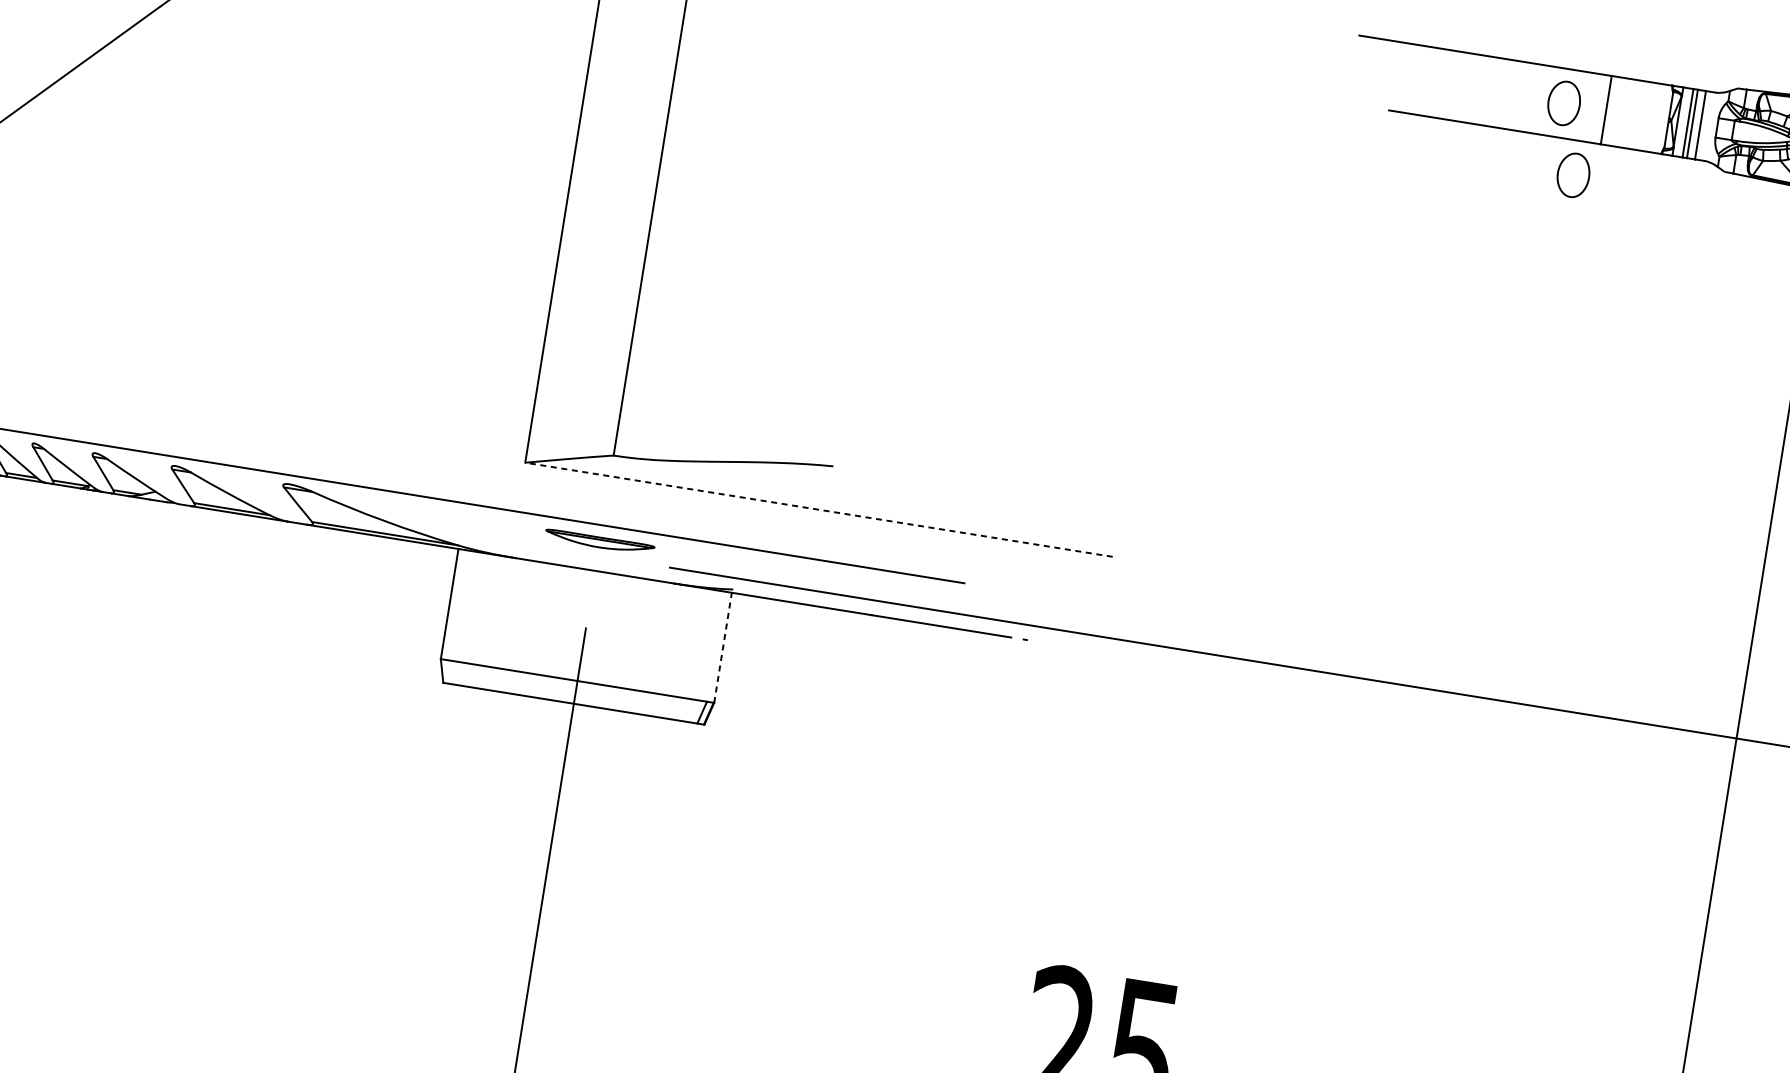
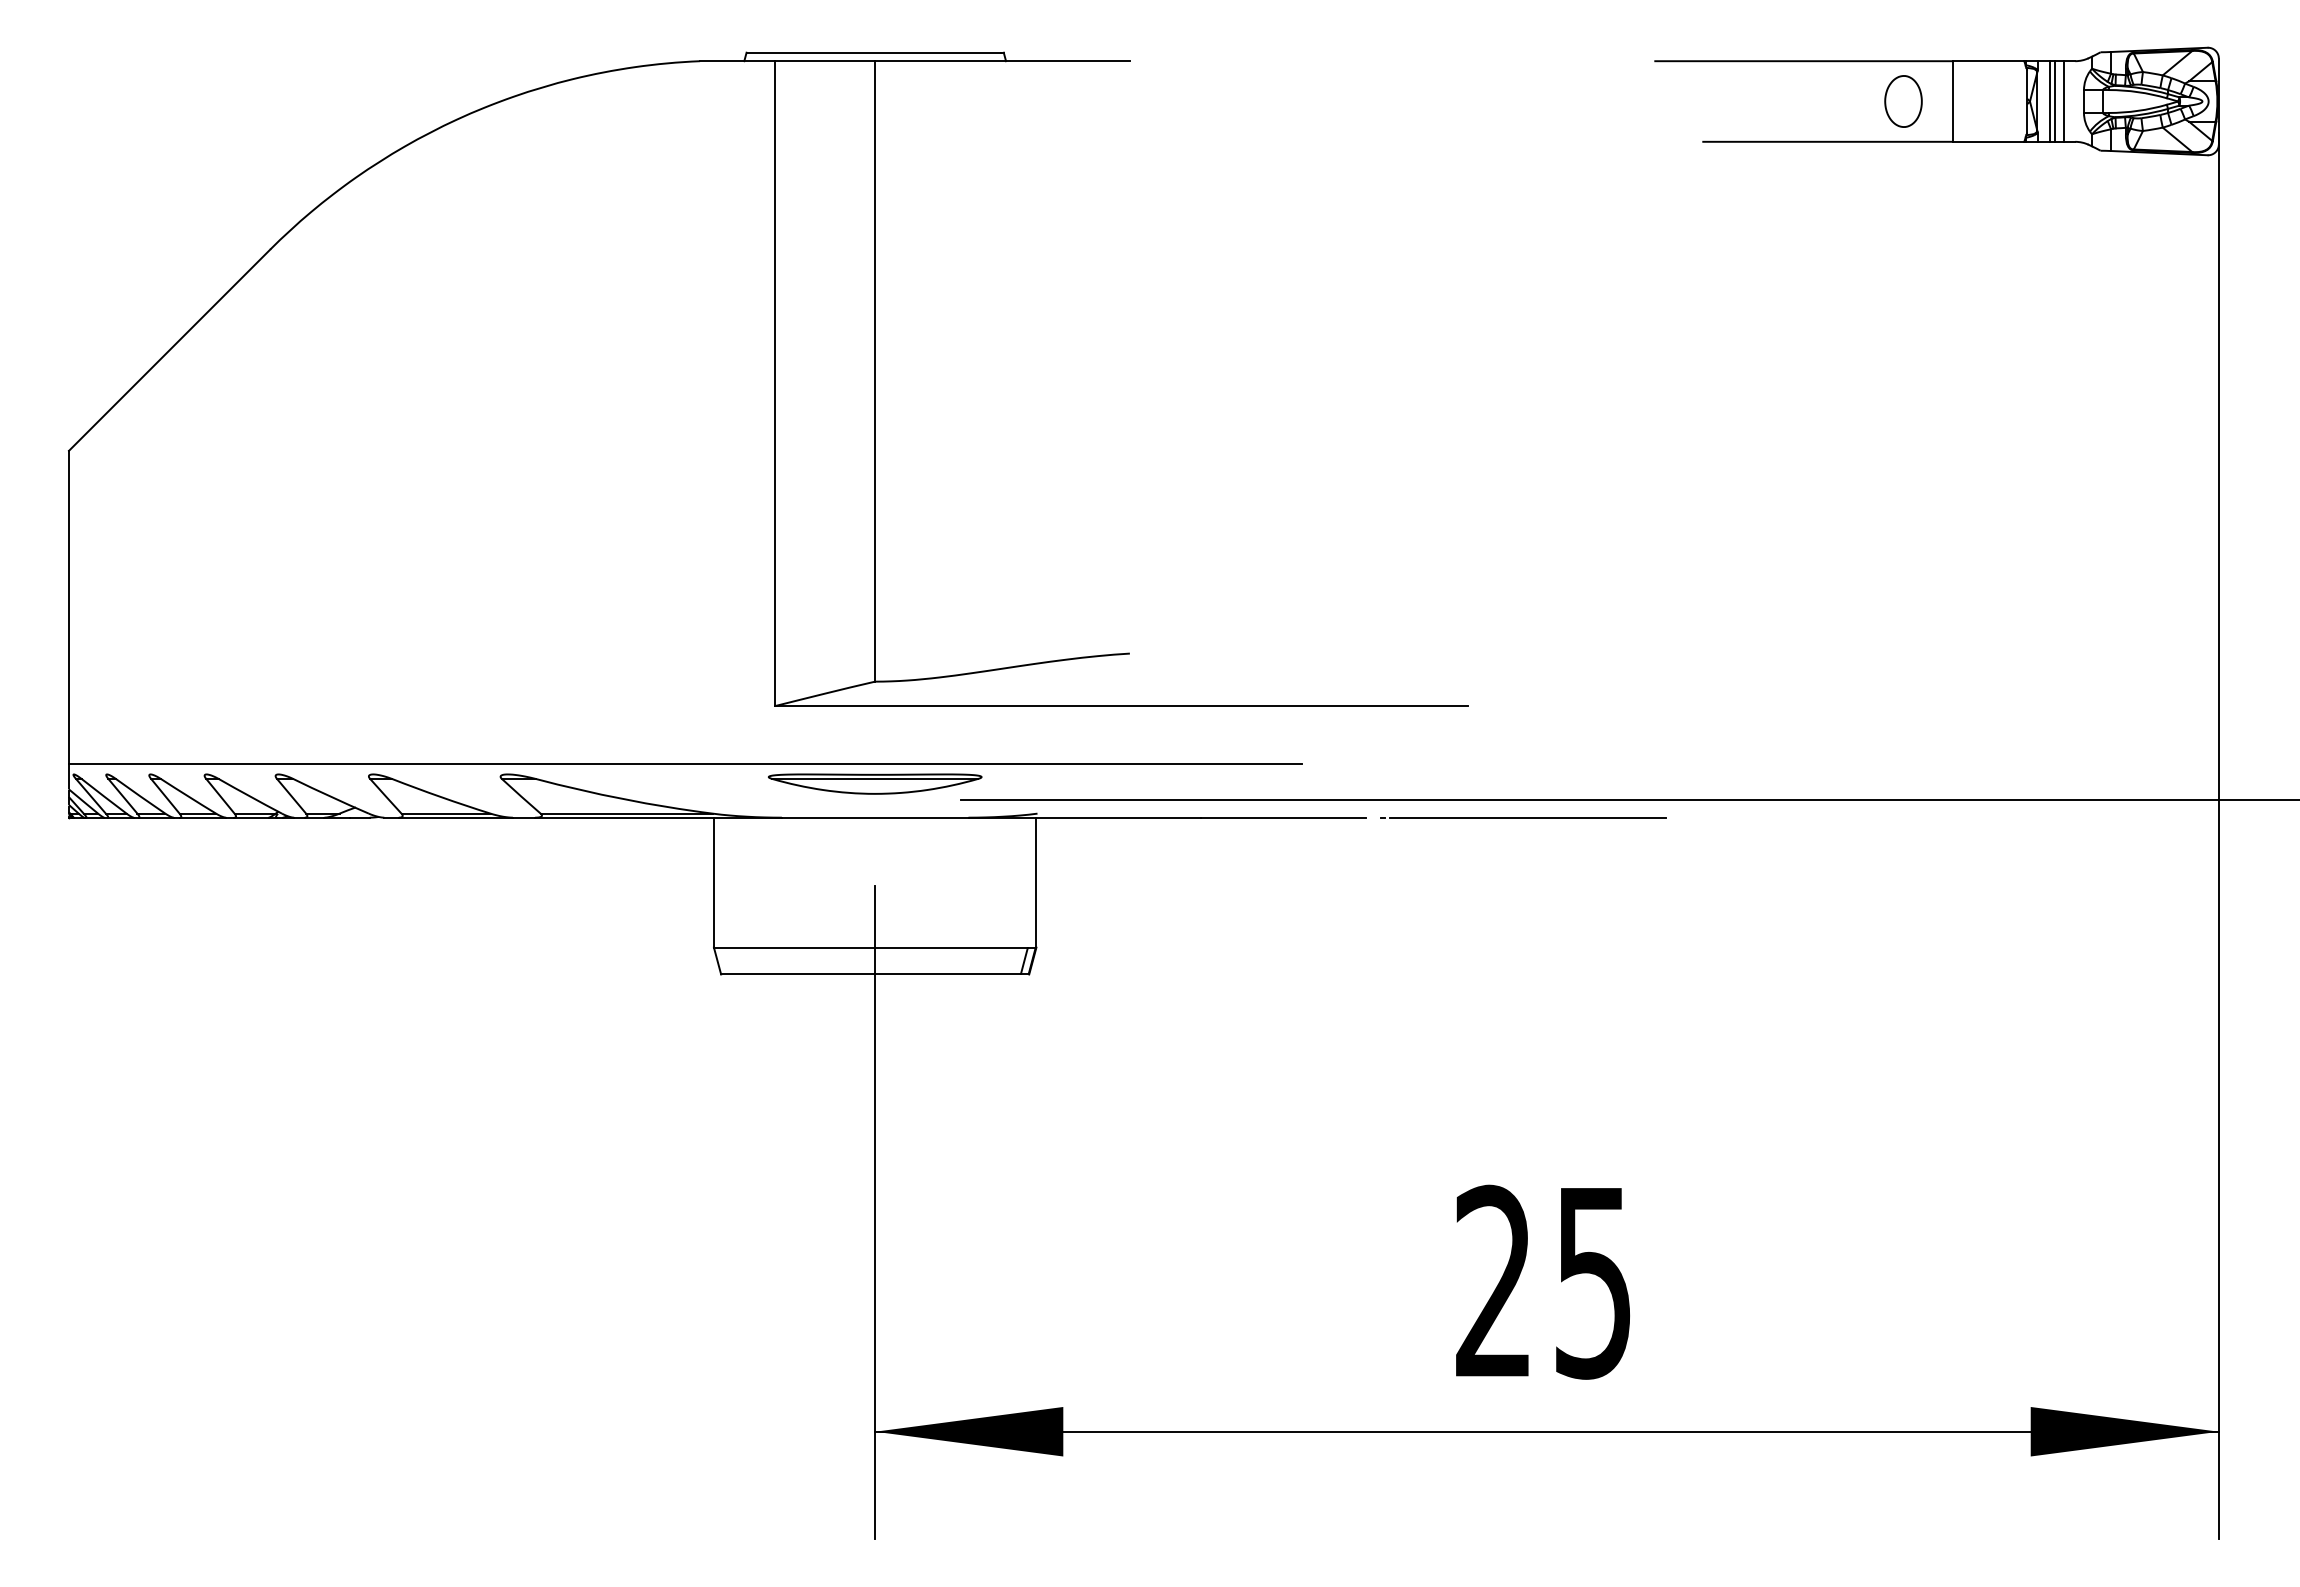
part: (1573, 175) -> (1927, 182), removed
line: (819, 510) -> (1121, 706), dashed -> solid
part: (600, 541) -> (875, 783), size x1.67
line: (723, 647) -> (1036, 882), dashed -> solid
line: (1148, 659) -> (1527, 817), added

